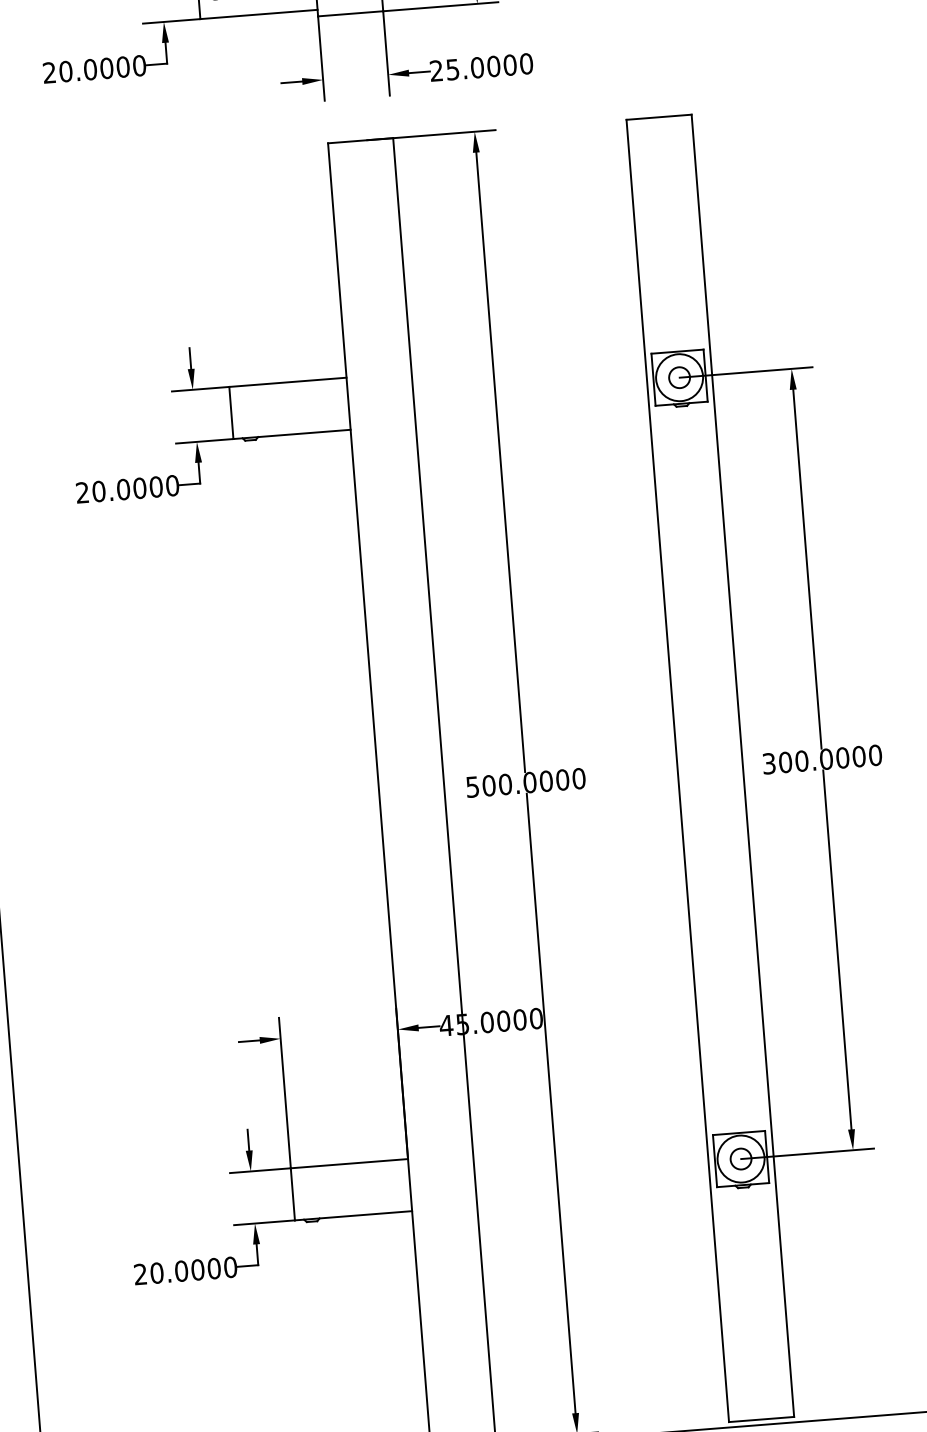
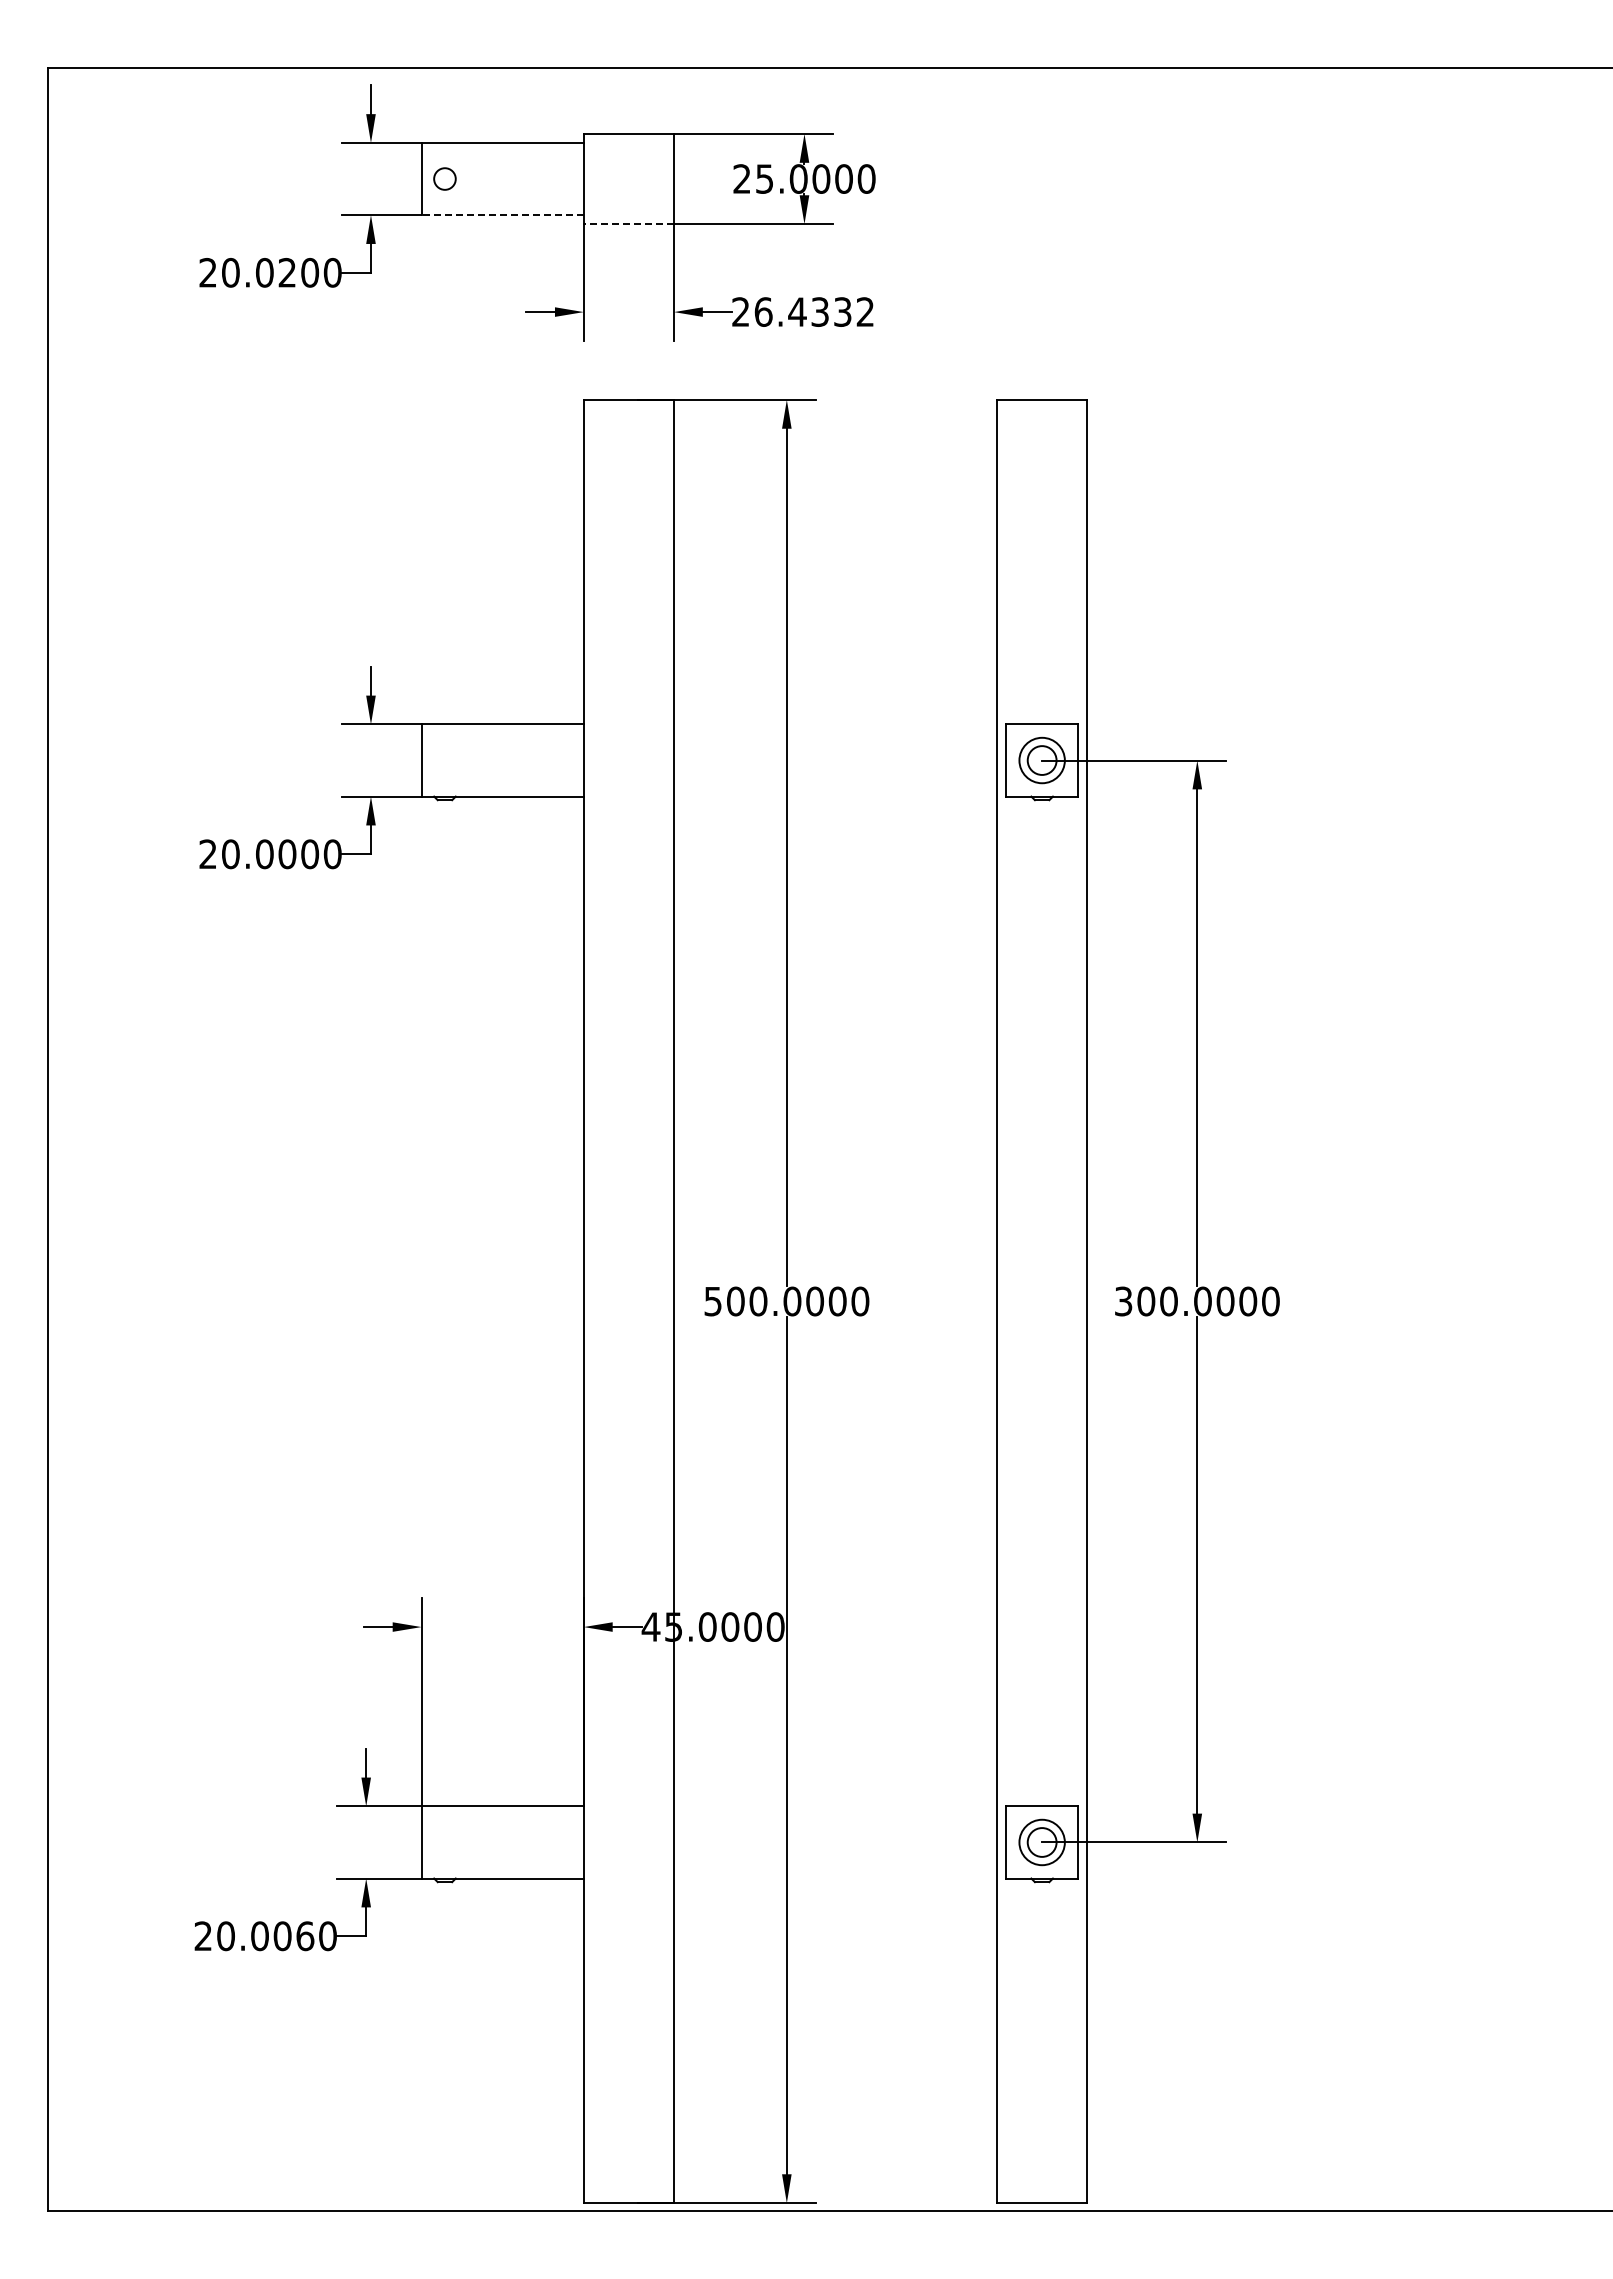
line: (258, 14) -> (502, 215), solid -> dashed
line: (350, 14) -> (628, 224), solid -> dashed
text: (489, 66) -> (814, 311), 25.0000 -> 26.4332
text: (106, 68) -> (287, 272), 20.0000 -> 20.0200
circle: (679, 377) -> (1041, 760), size x0.7
circle: (740, 1159) -> (1041, 1842), size x0.7
text: (214, 1268) -> (305, 1935), 20.0000 -> 20.0060

